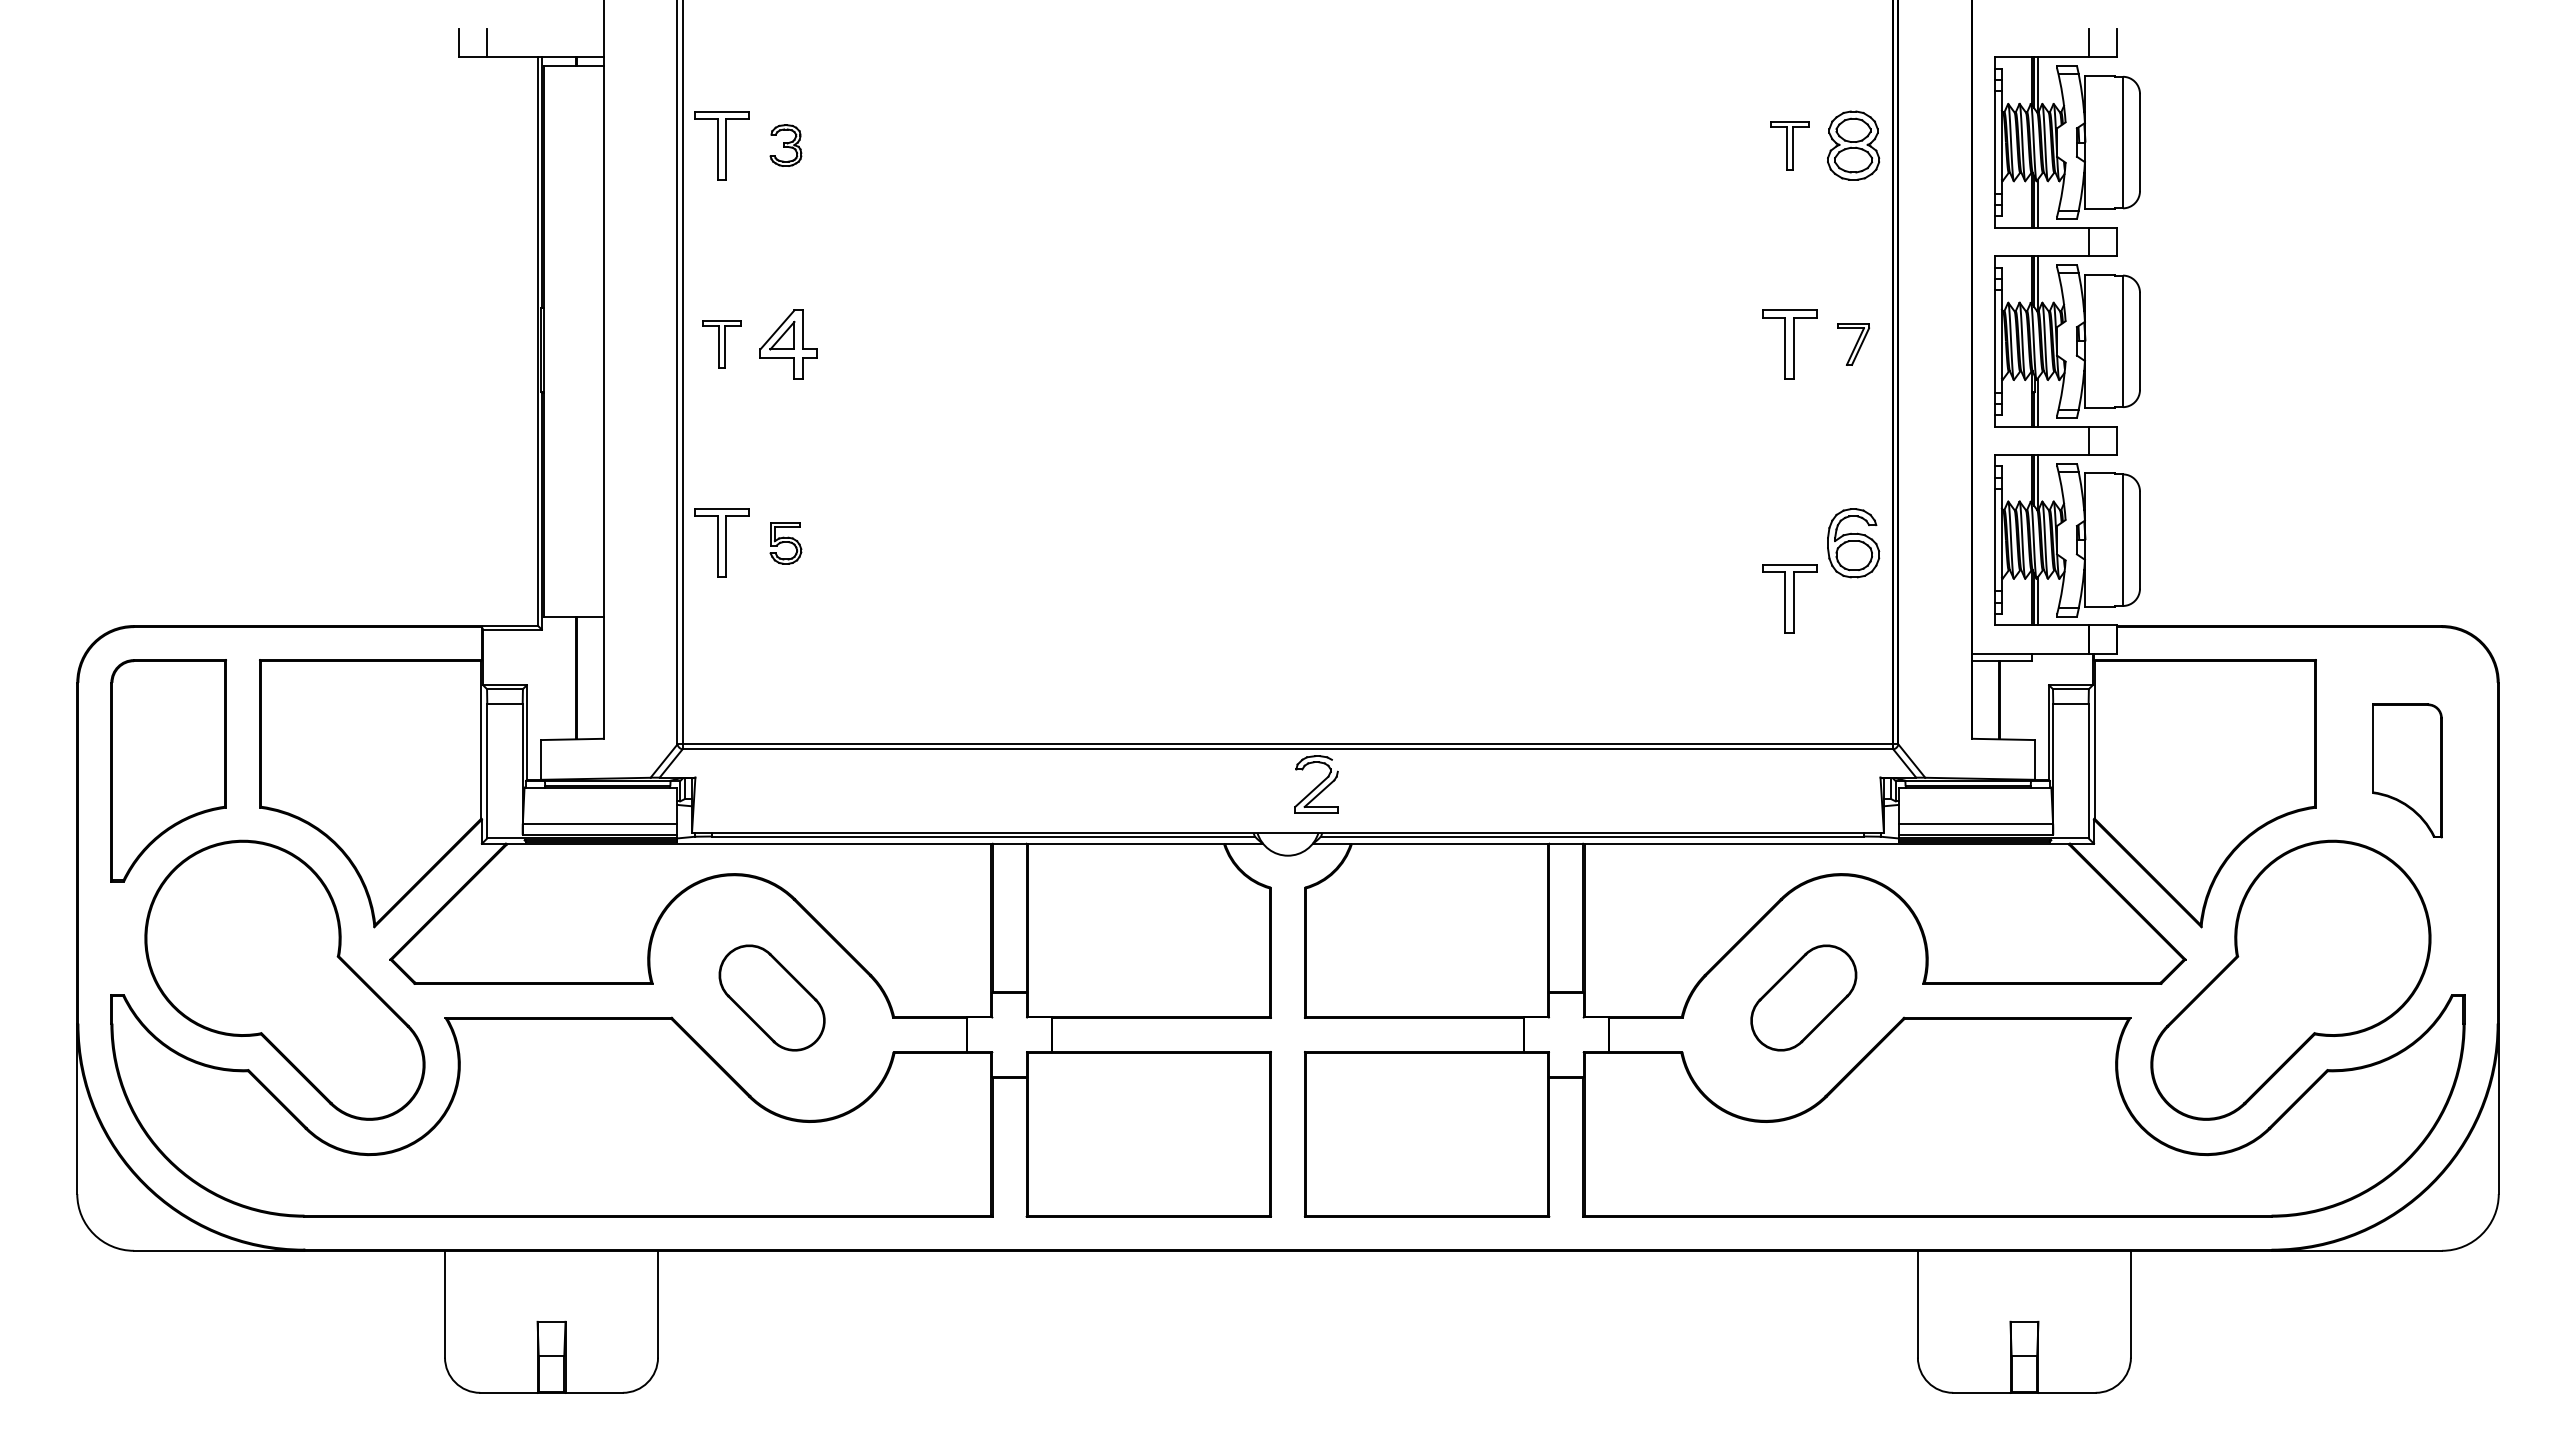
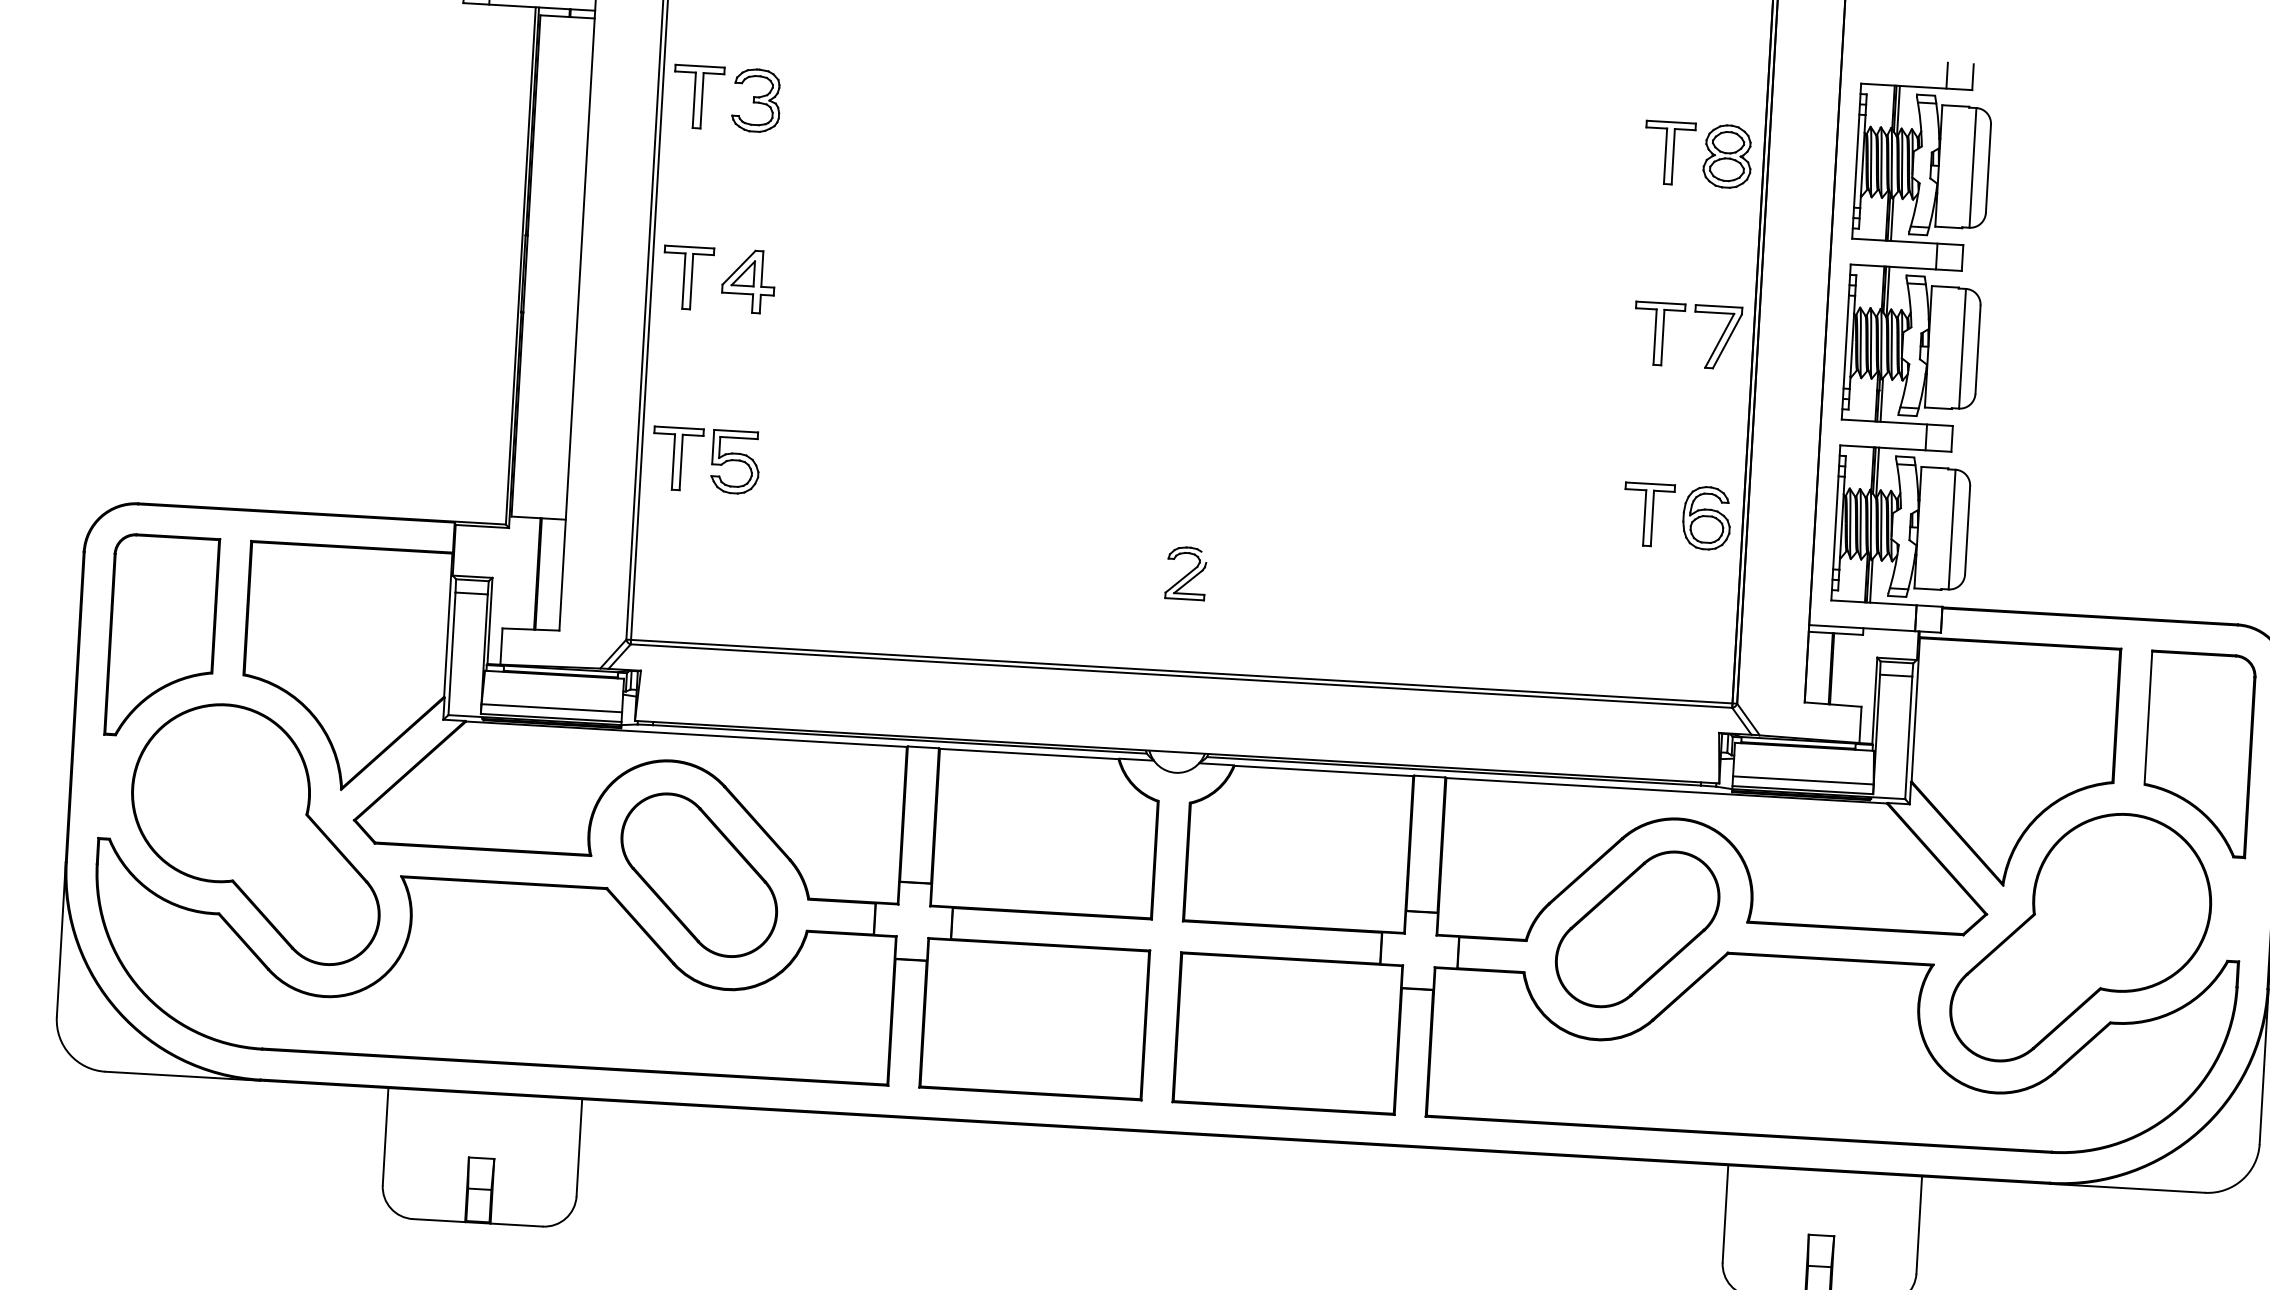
part: (785, 145) -> (756, 100), size x1.67
part: (1789, 145) -> (1669, 153), size x1.43
part: (721, 344) -> (687, 278), size x1.43
part: (1853, 344) -> (1717, 337), size x1.67
part: (785, 543) -> (735, 462), size x1.67
part: (1789, 598) -> (1648, 514), moved
part: (2407, 770) -> (2198, 754), size x1.67
part: (1316, 784) -> (1186, 573), moved
part: (771, 997) -> (698, 874), size x1.67
part: (1803, 997) -> (1637, 928), size x1.67

